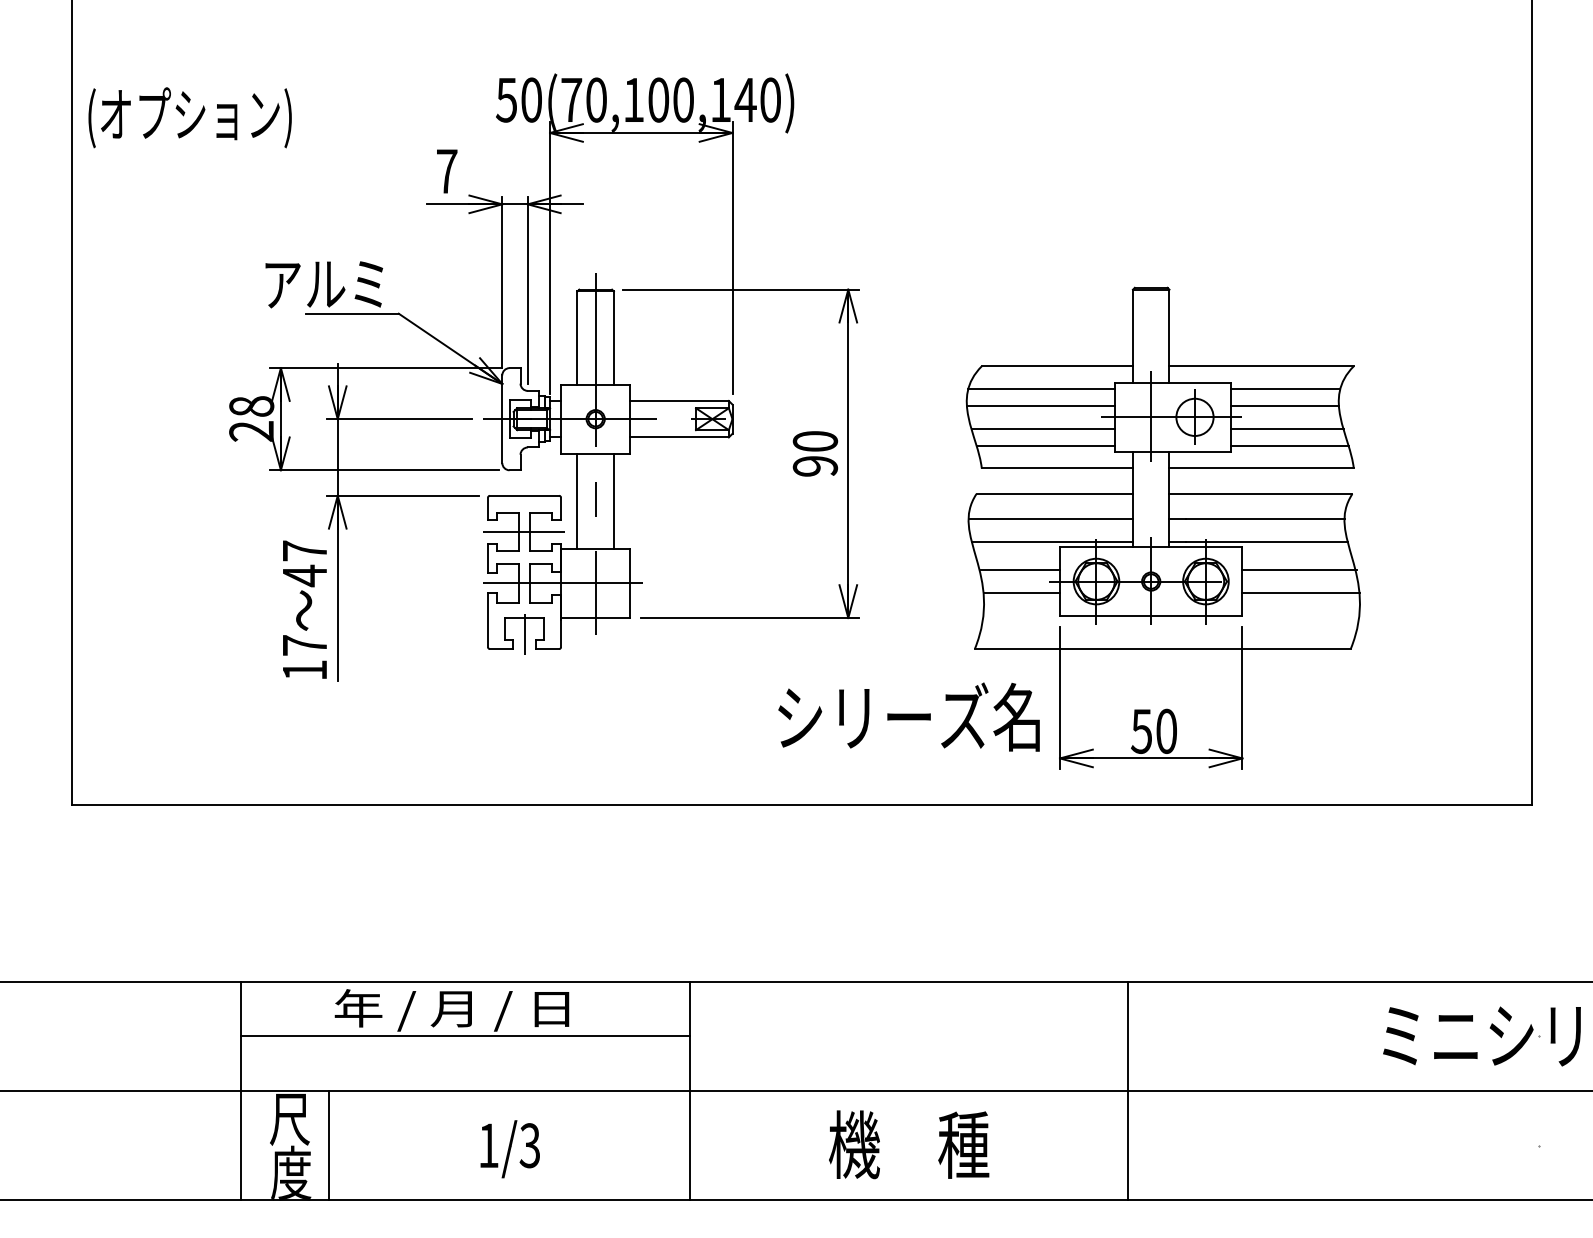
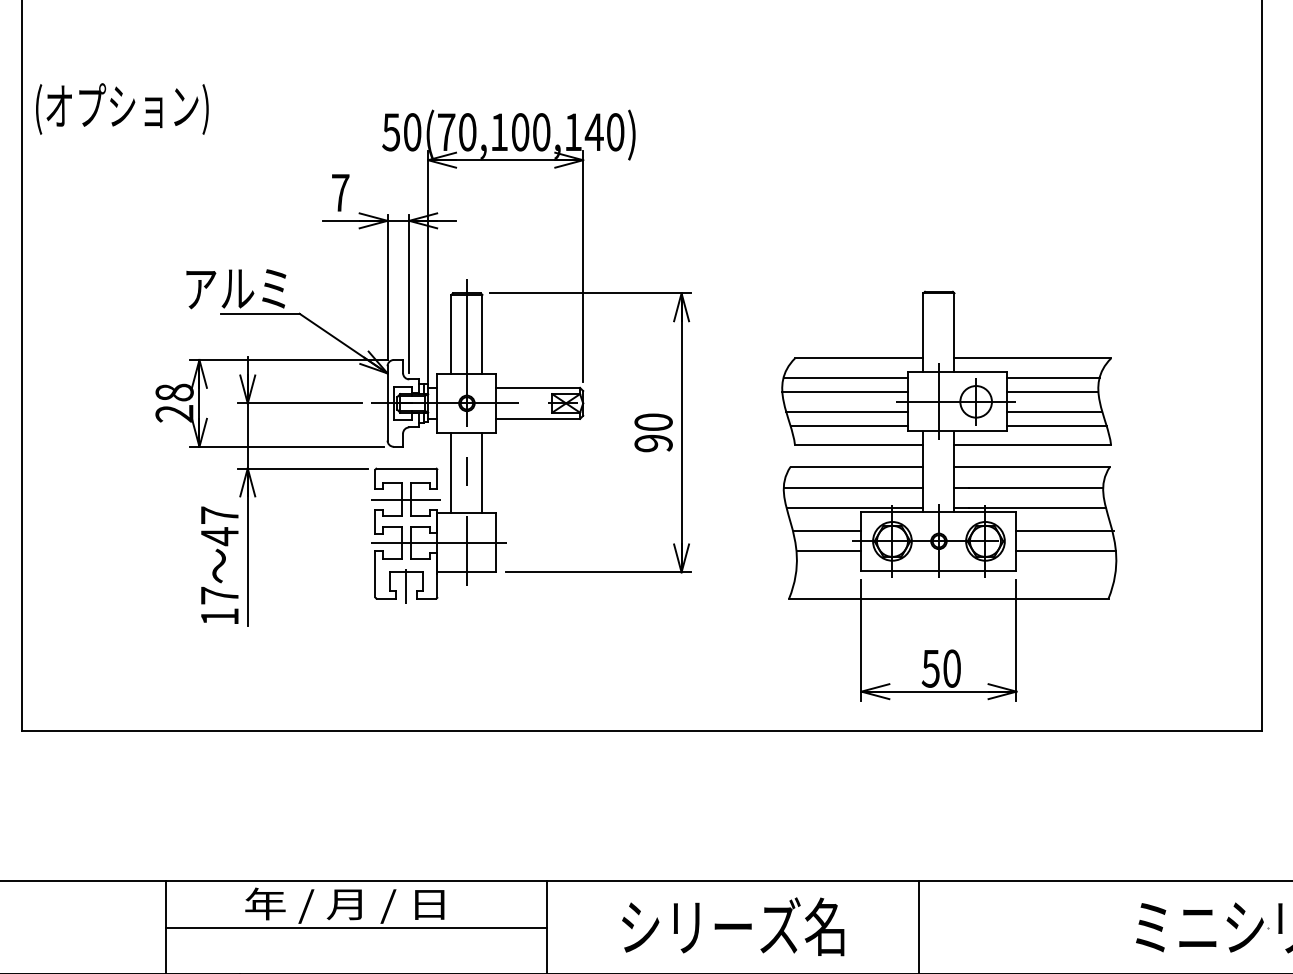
text: (189, 117) -> (121, 108), moved
text: (908, 716) -> (732, 926), moved

